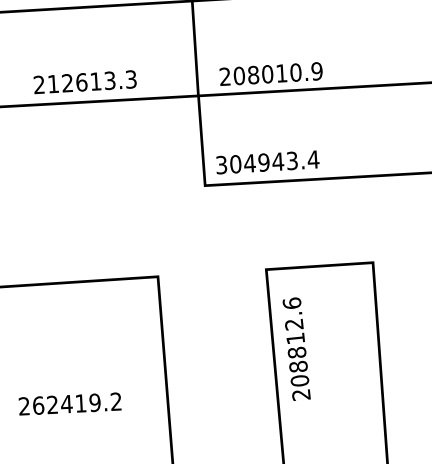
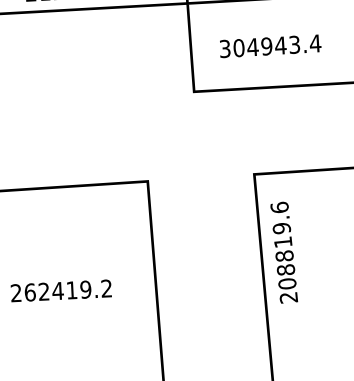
text: (267, 162) -> (270, 46), moved
text: (294, 324) -> (282, 228), 208812.6 -> 208819.6
text: (69, 403) -> (60, 290), moved

